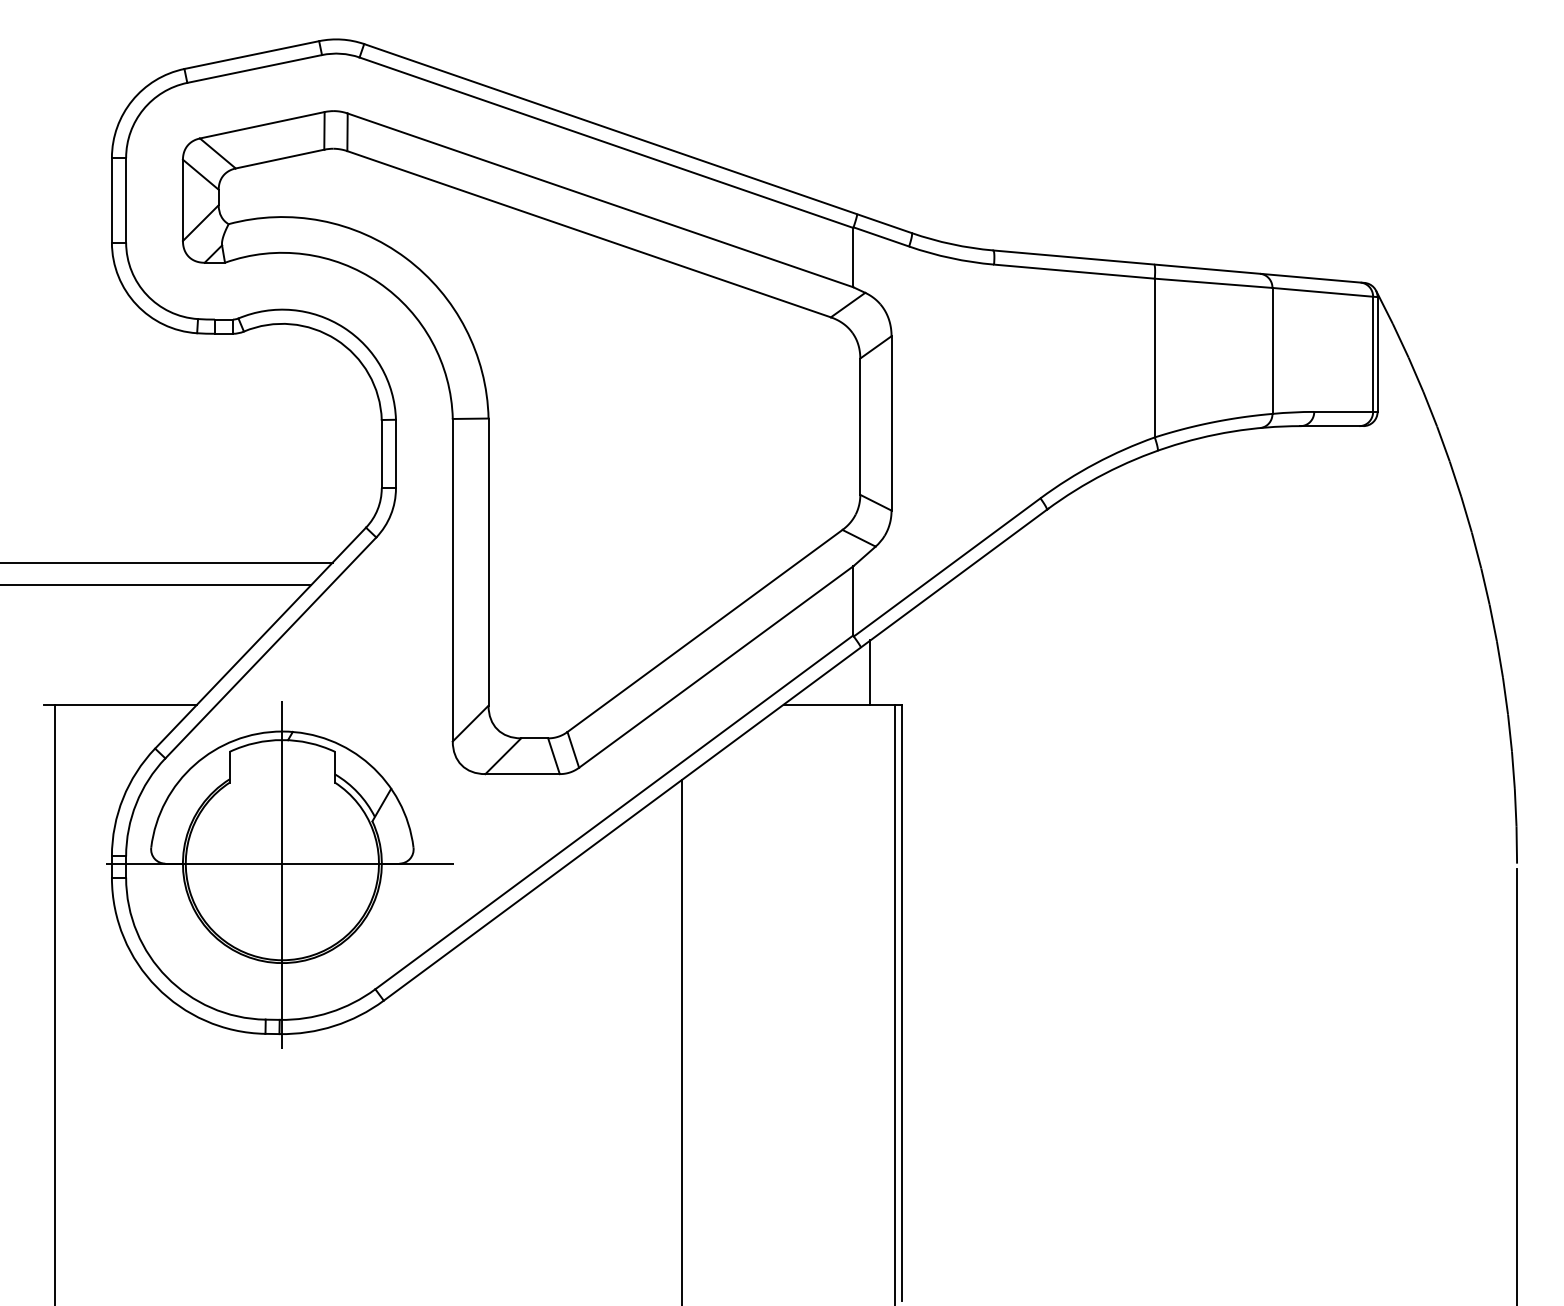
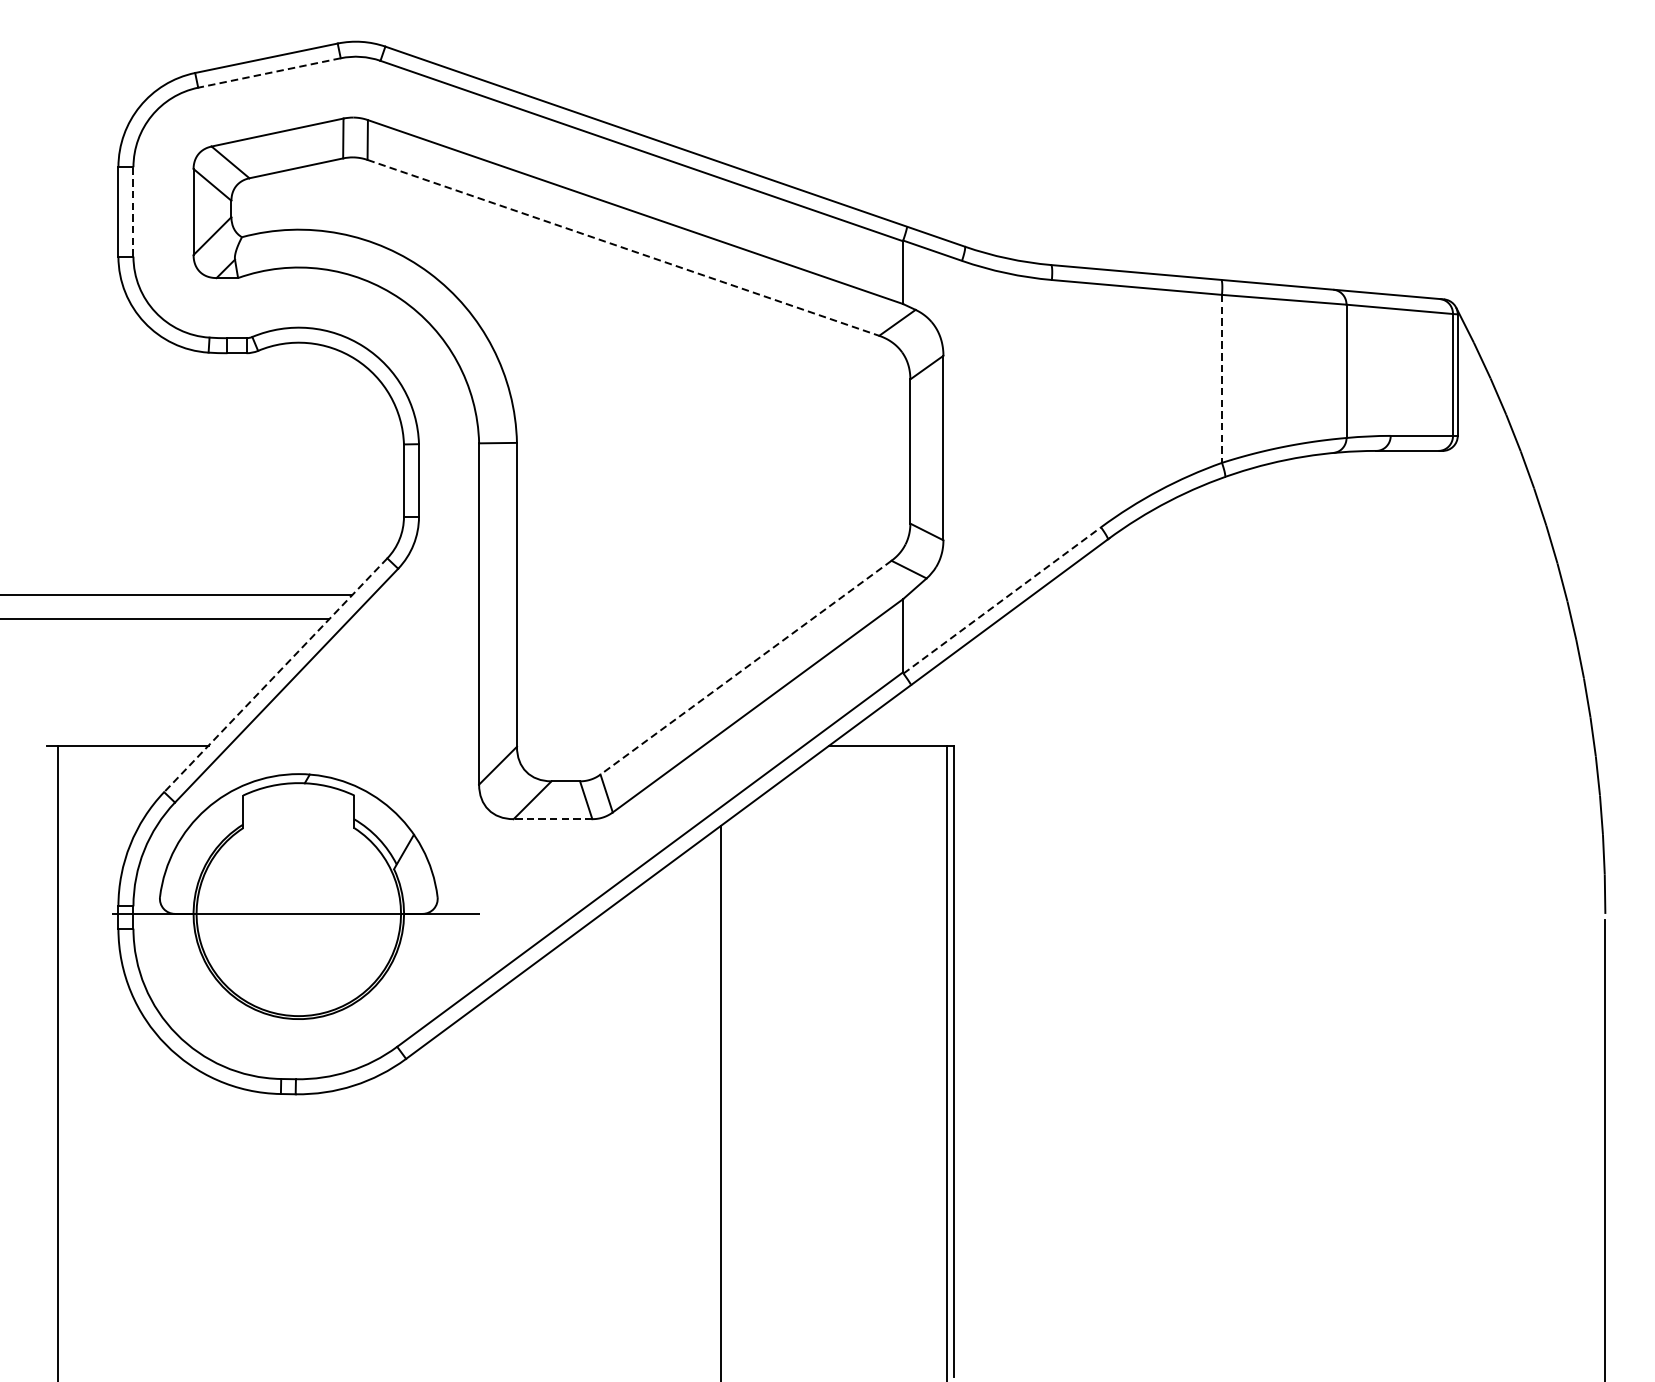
line: (254, 68) -> (269, 72), solid -> dashed
line: (126, 199) -> (133, 211), solid -> dashed
line: (589, 234) -> (623, 248), solid -> dashed
line: (1154, 358) -> (1221, 379), solid -> dashed
line: (947, 567) -> (1002, 600), solid -> dashed
line: (705, 630) -> (746, 667), solid -> dashed
line: (260, 638) -> (275, 675), solid -> dashed
line: (870, 672) -> (921, 711), removed
line: (522, 774) -> (552, 819), solid -> dashed
line: (282, 863) -> (298, 913), removed

